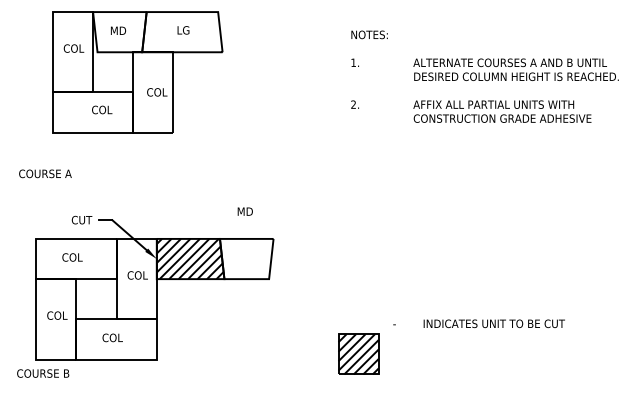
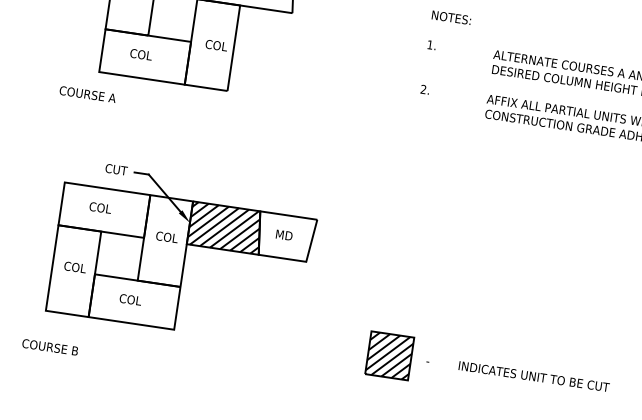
text: (102, 109) -> (141, 54), moved
text: (45, 173) -> (87, 94), moved
text: (244, 211) -> (283, 234), moved
text: (478, 323) -> (517, 373), moved
text: (43, 373) -> (50, 347), moved

